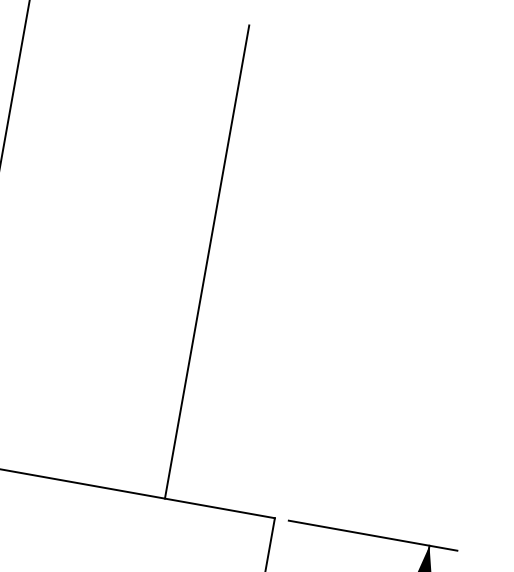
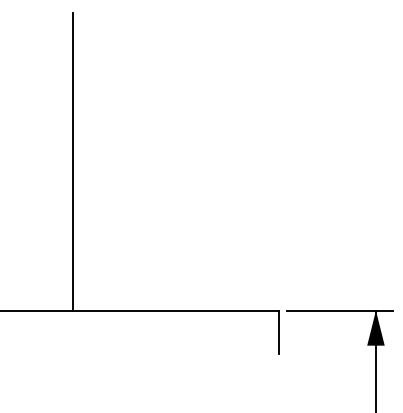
line: (207, 261) -> (209, 161), removed

